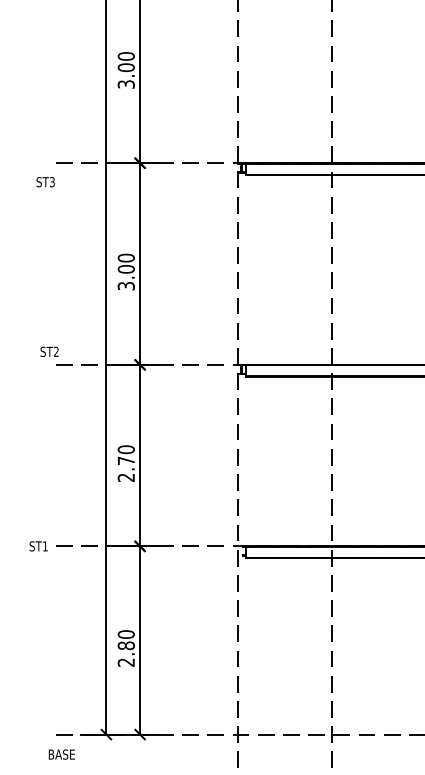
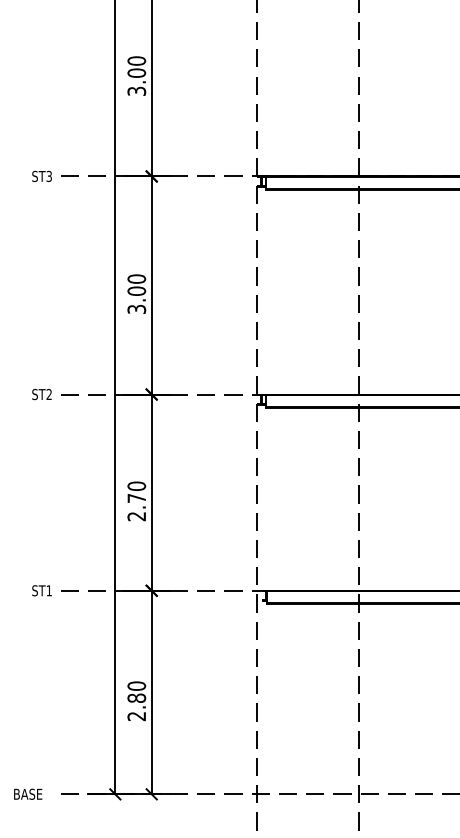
text: (45, 182) -> (41, 176), moved
text: (49, 351) -> (41, 394), moved
text: (61, 754) -> (27, 794), moved

